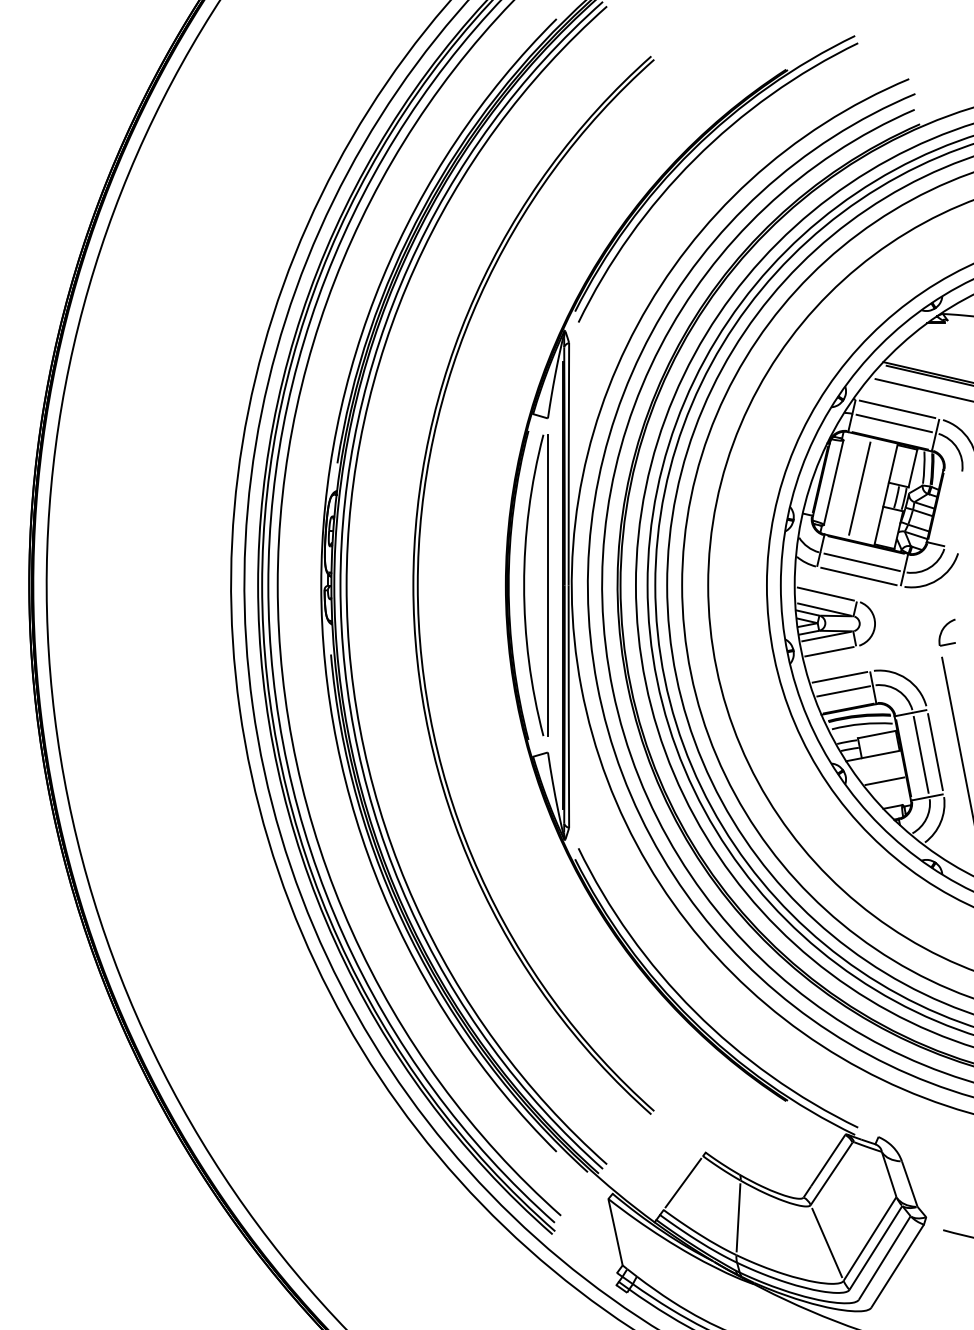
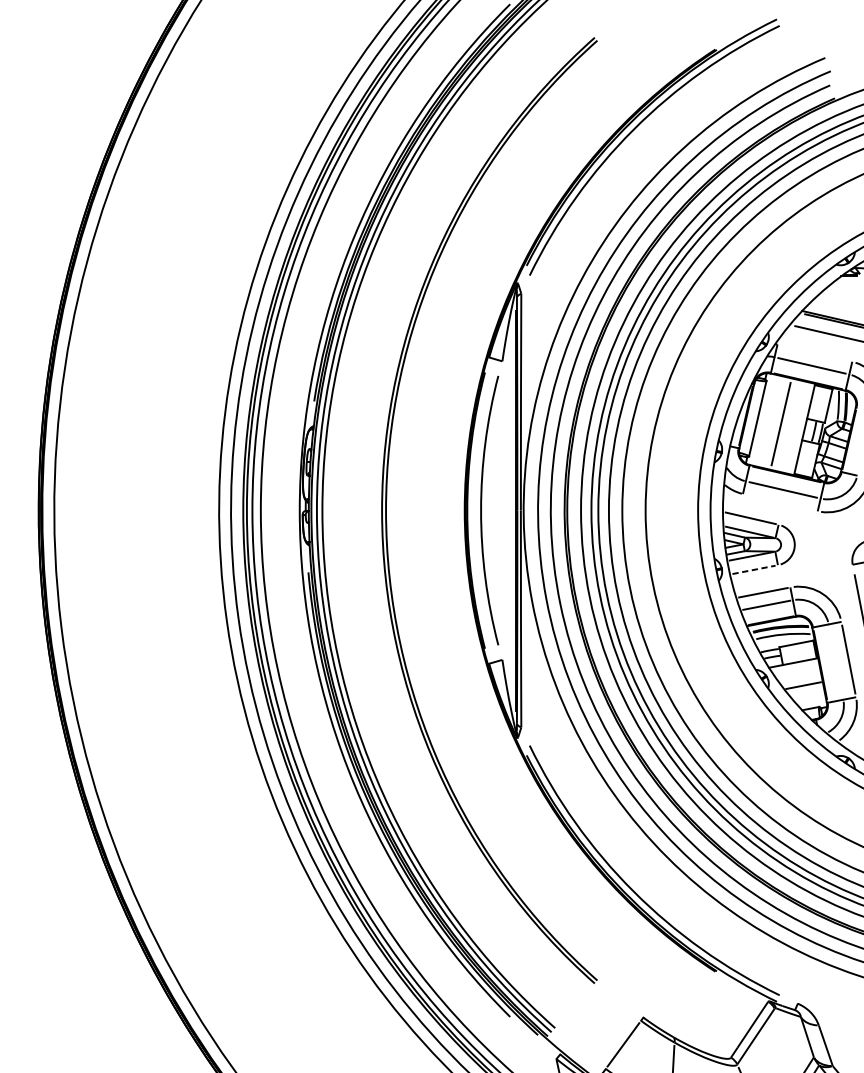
line: (897, 409) -> (814, 353), removed
line: (858, 576) -> (779, 502), removed
line: (547, 585) -> (501, 510), removed
line: (829, 651) -> (754, 569), solid -> dashed
line: (920, 754) -> (835, 661), removed

